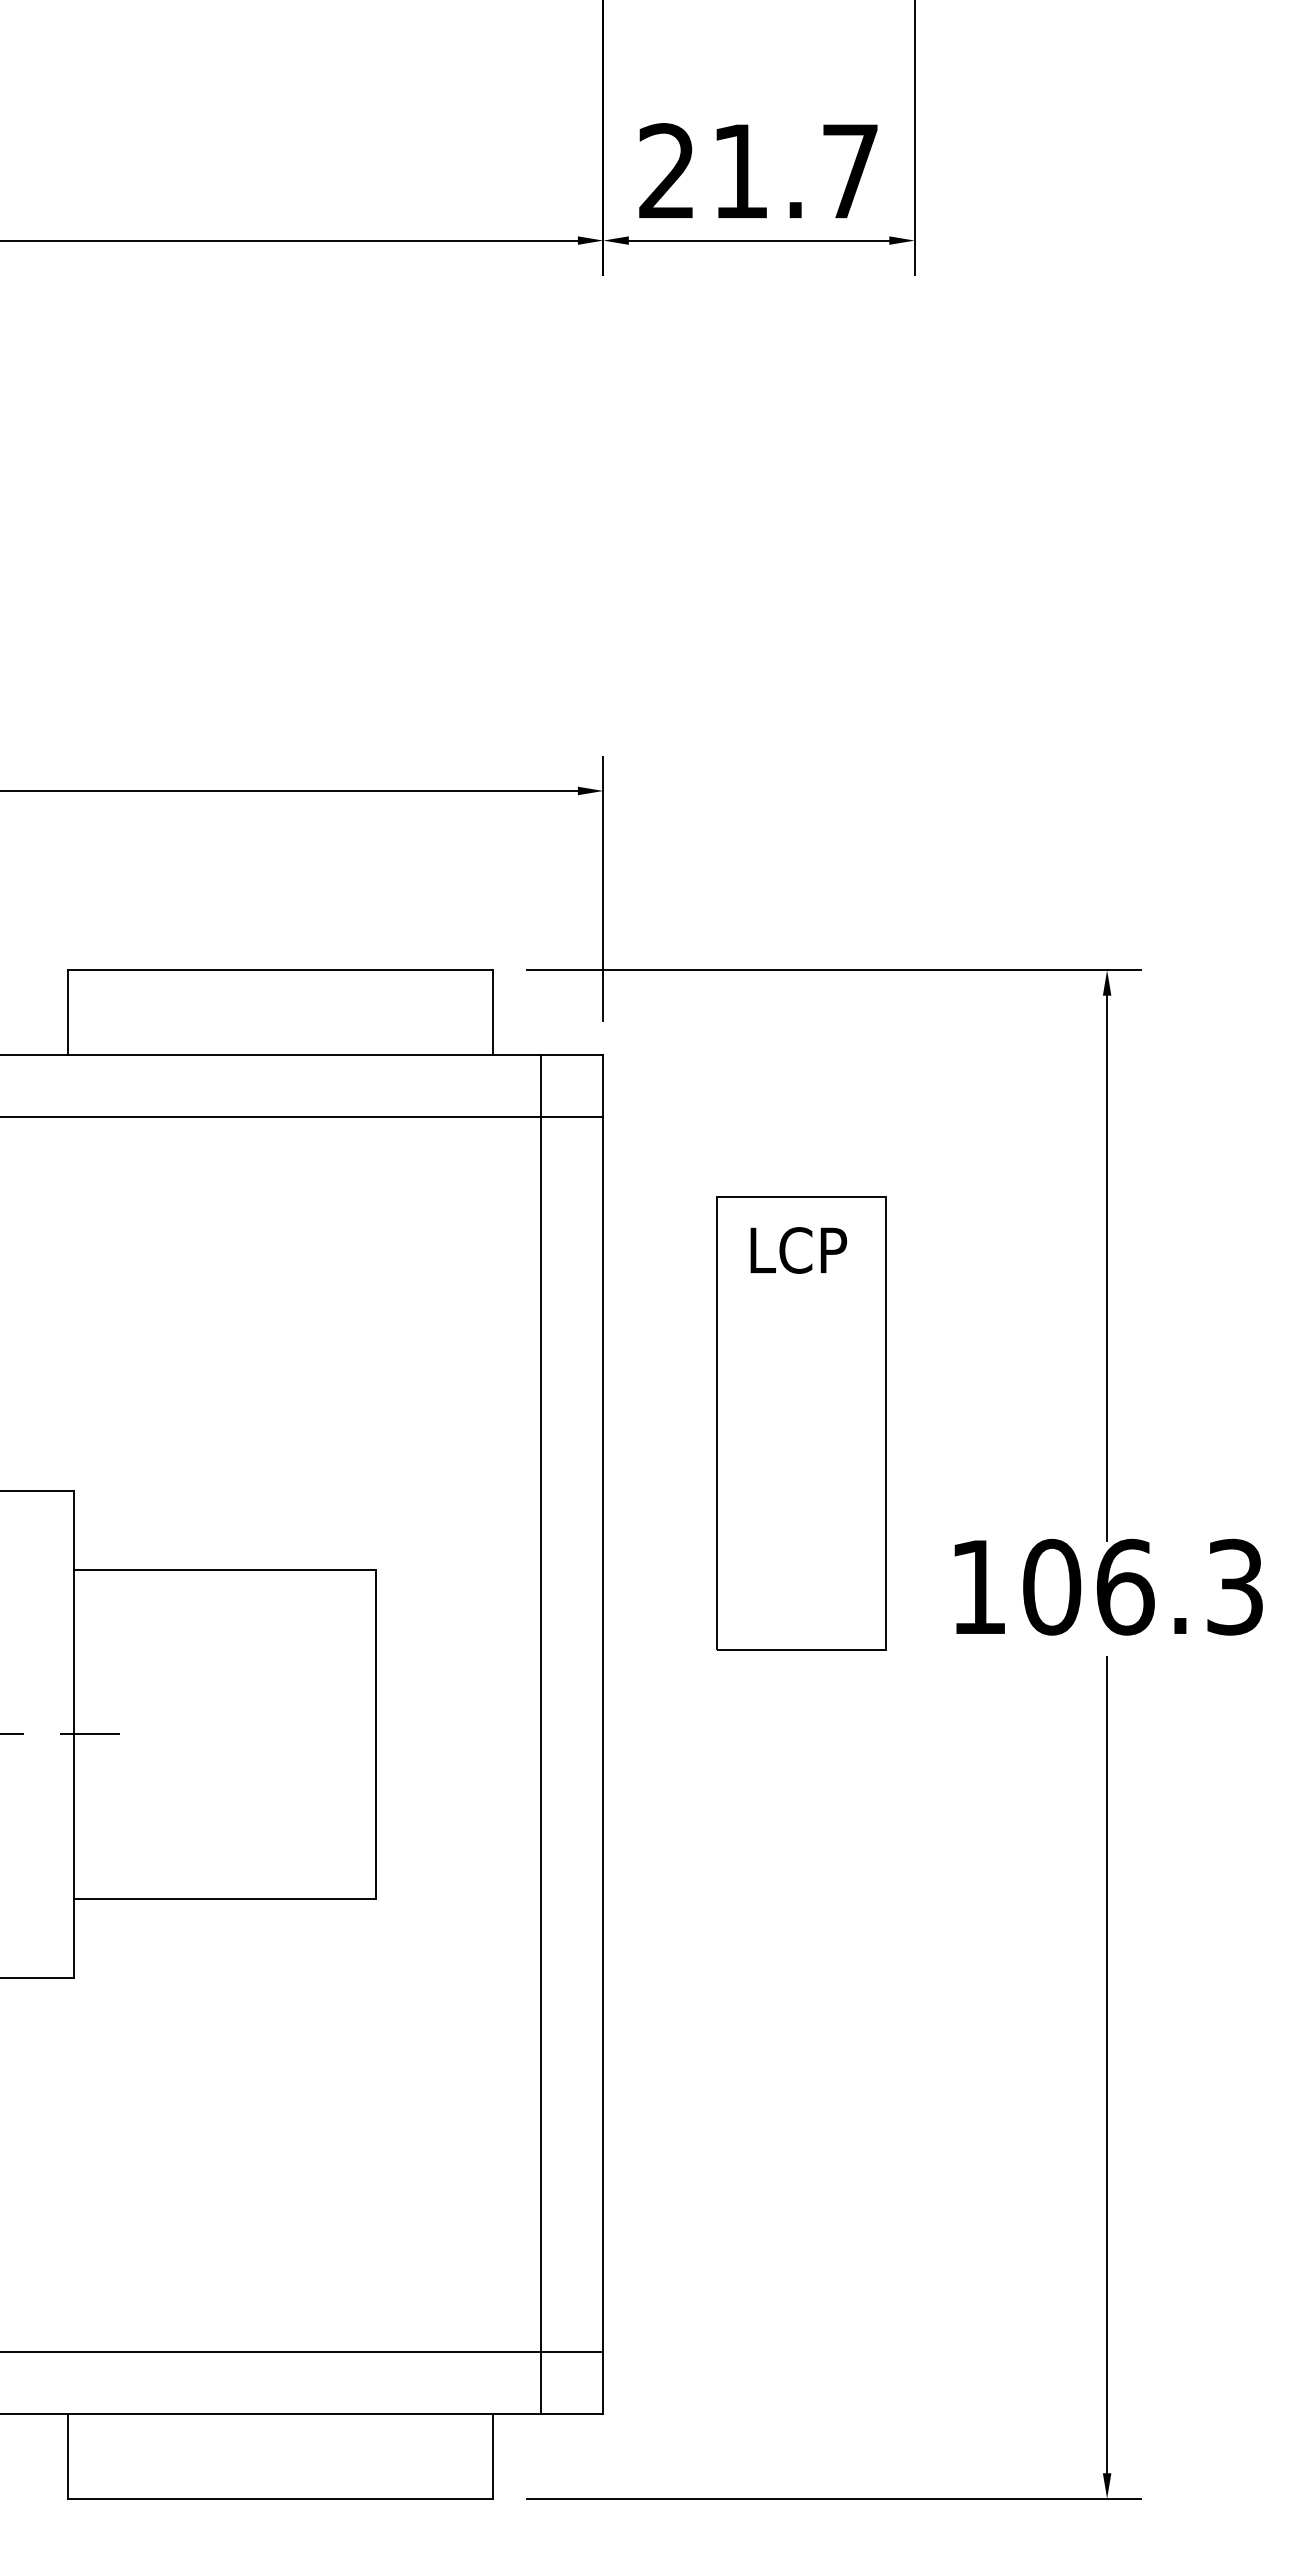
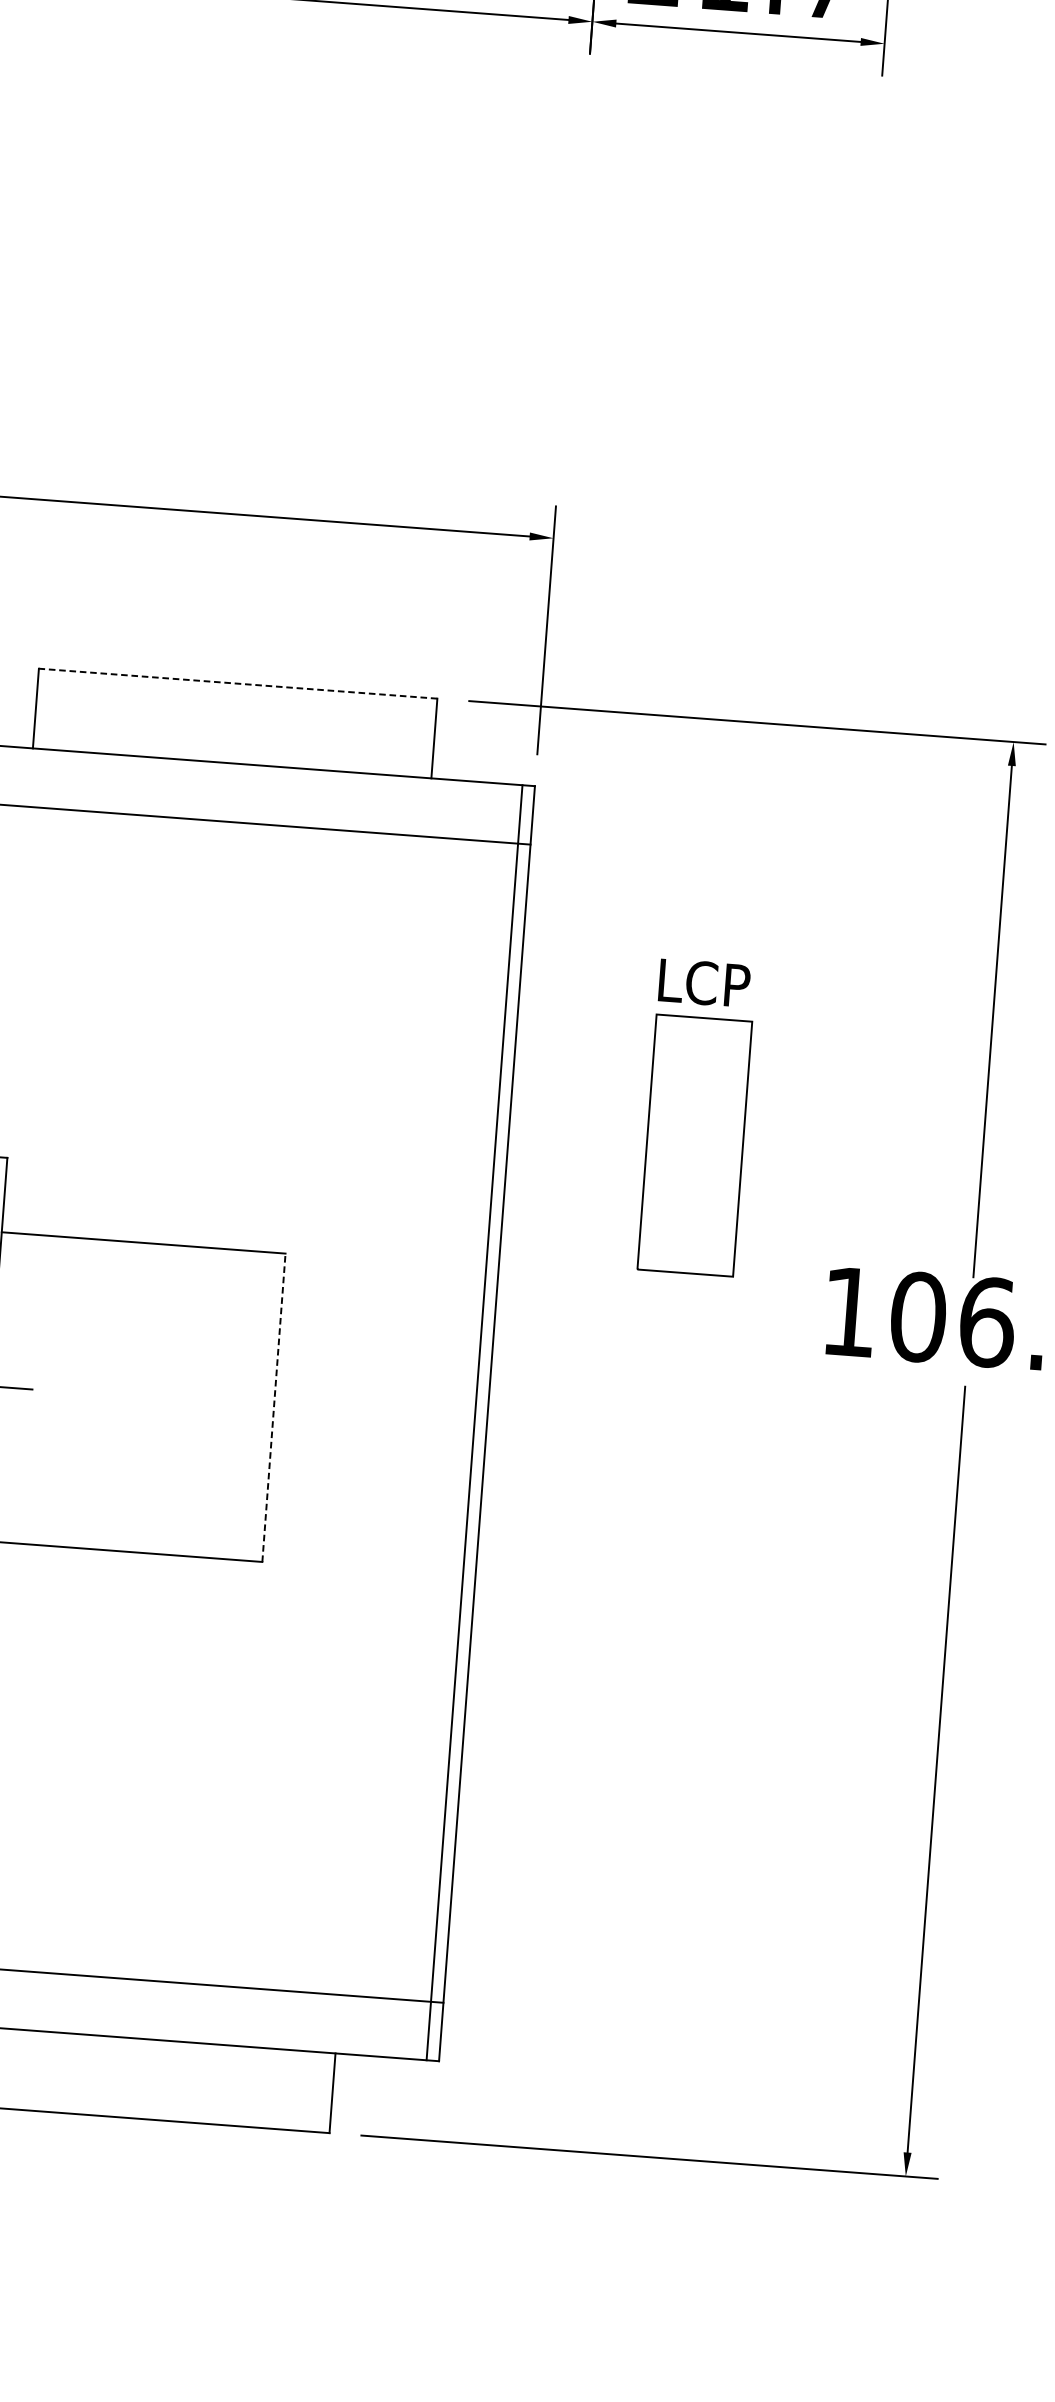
line: (280, 970) -> (237, 683), solid -> dashed
part: (801, 1423) -> (694, 1145), size x0.6
line: (376, 1734) -> (274, 1407), solid -> dashed
line: (541, 1734) -> (474, 1422), moved

